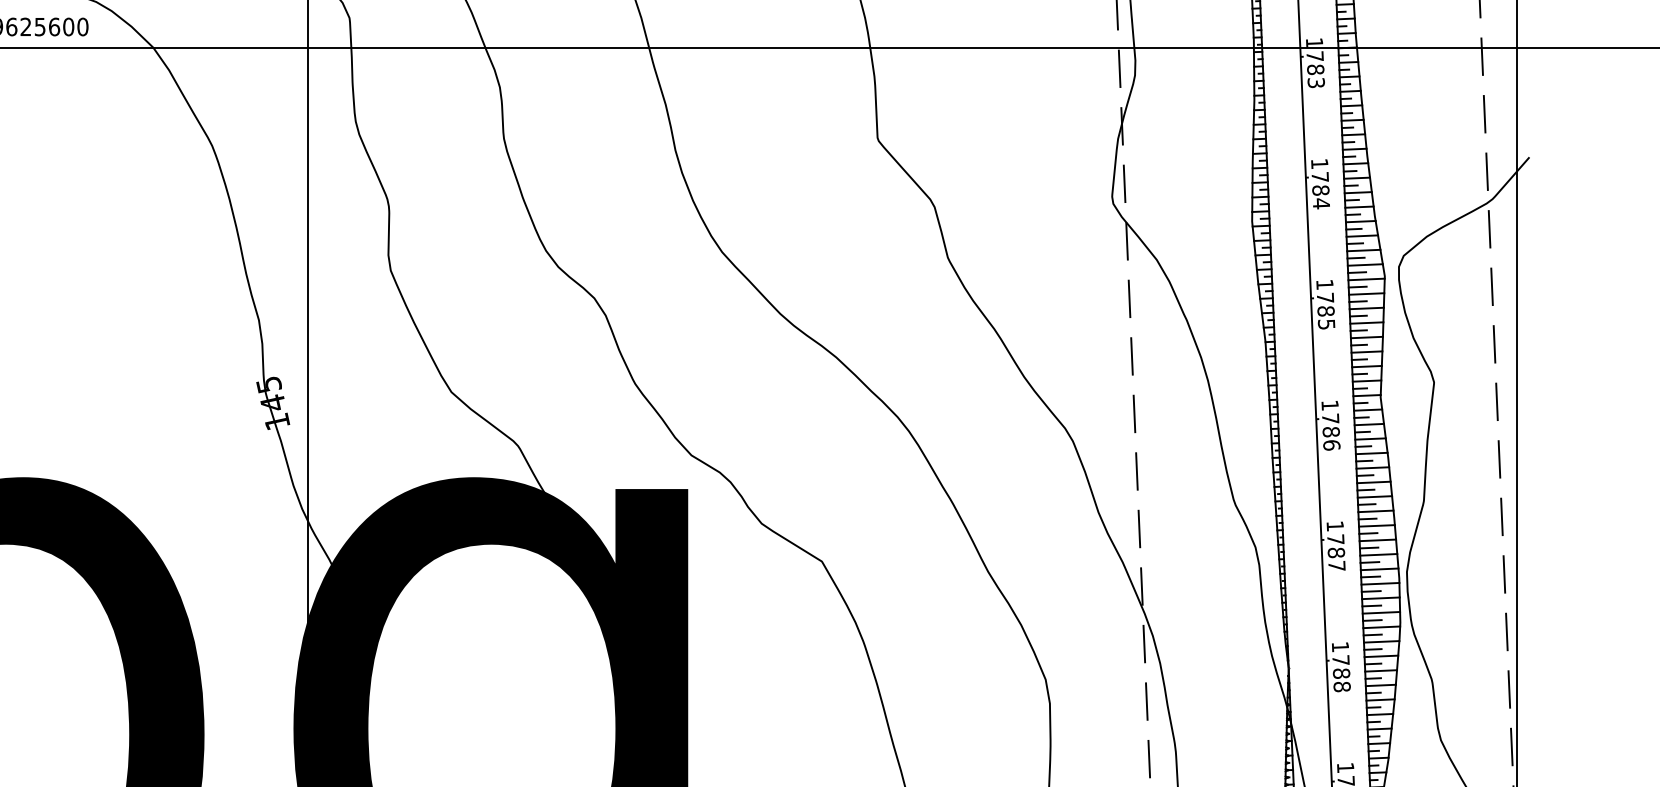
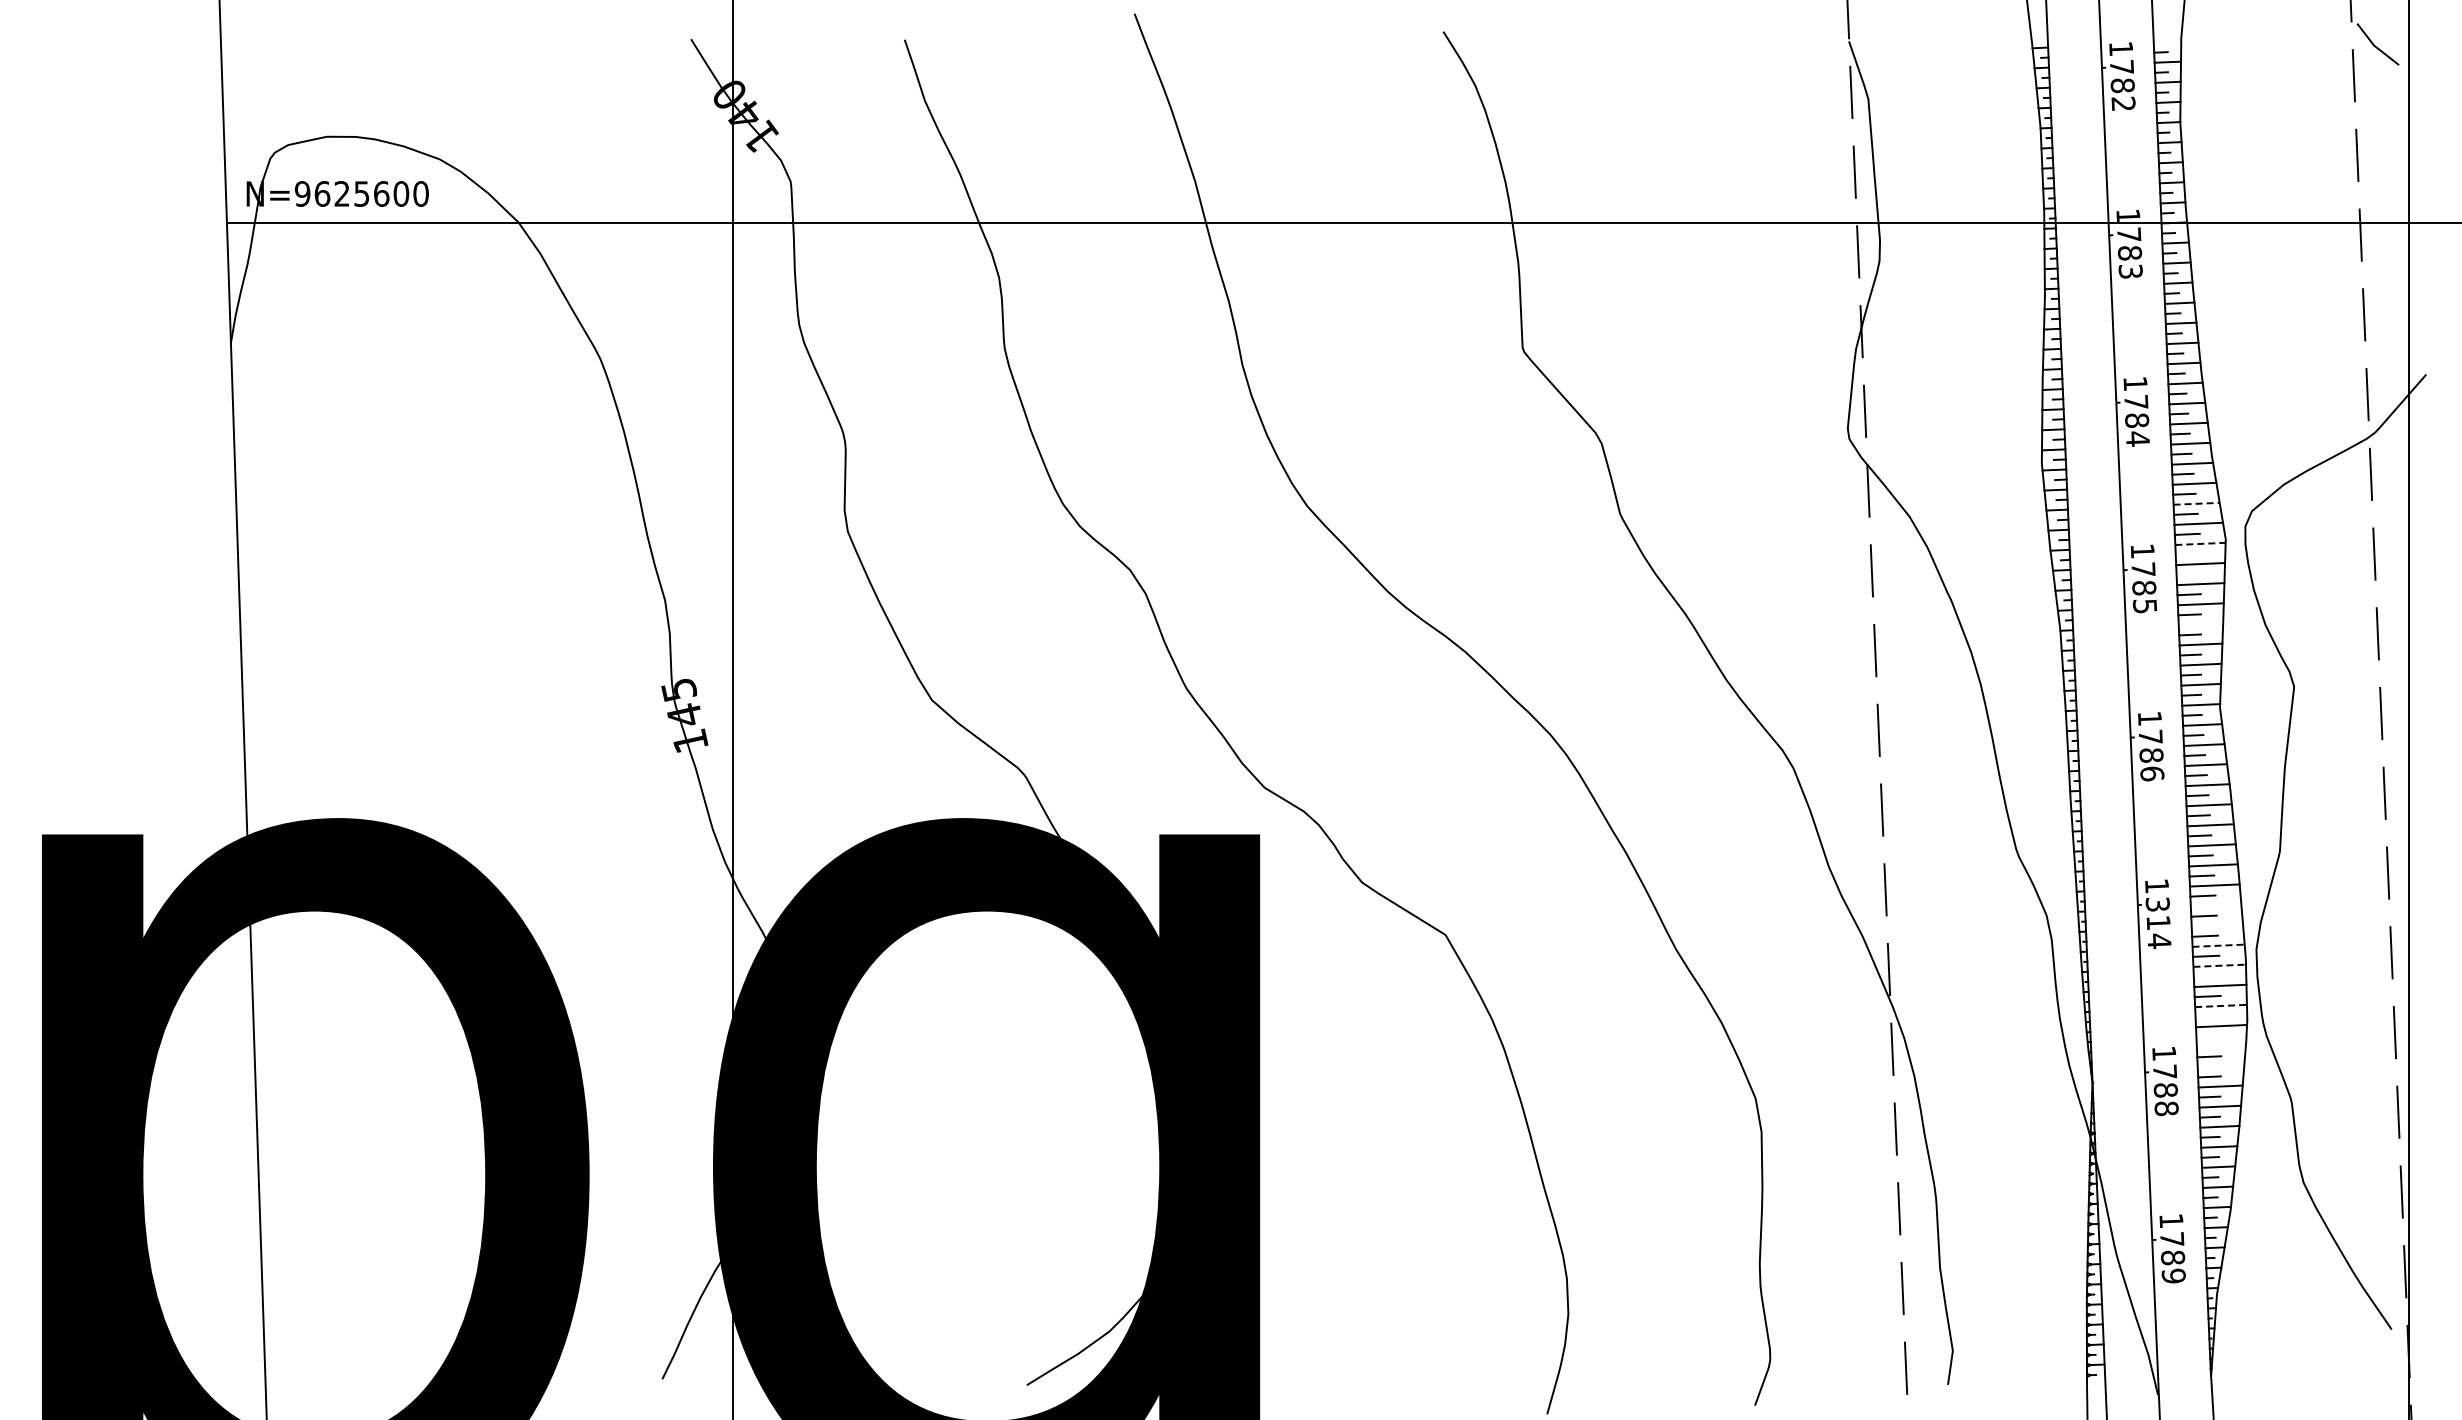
line: (1364, 250) -> (2197, 503), solid -> dashed
line: (1367, 279) -> (2201, 543), solid -> dashed
line: (1357, 287) -> (2187, 554), removed
line: (1357, 301) -> (2188, 574), removed
line: (1366, 337) -> (2200, 624), removed
line: (1377, 540) -> (2215, 905), removed
text: (1336, 553) -> (2158, 923), 1787 -> 1314
line: (1378, 554) -> (2217, 925), removed
line: (1380, 569) -> (2219, 945), solid -> dashed
line: (1381, 583) -> (2220, 965), solid -> dashed
line: (1370, 590) -> (2206, 975), removed
line: (1381, 613) -> (2221, 1006), solid -> dashed
line: (1372, 620) -> (2208, 1016), removed
line: (1372, 634) -> (2208, 1036), removed
line: (1381, 642) -> (2220, 1046), removed
line: (1381, 656) -> (2220, 1066), removed

